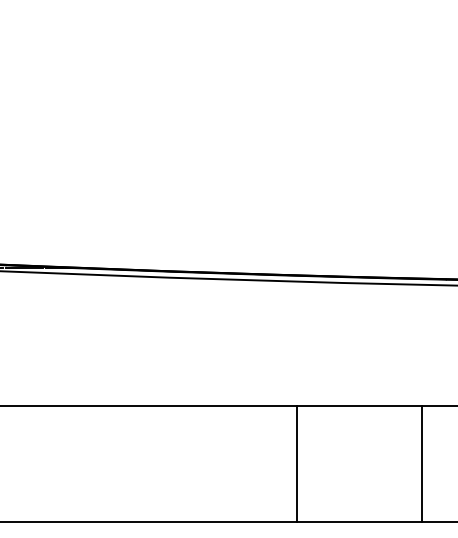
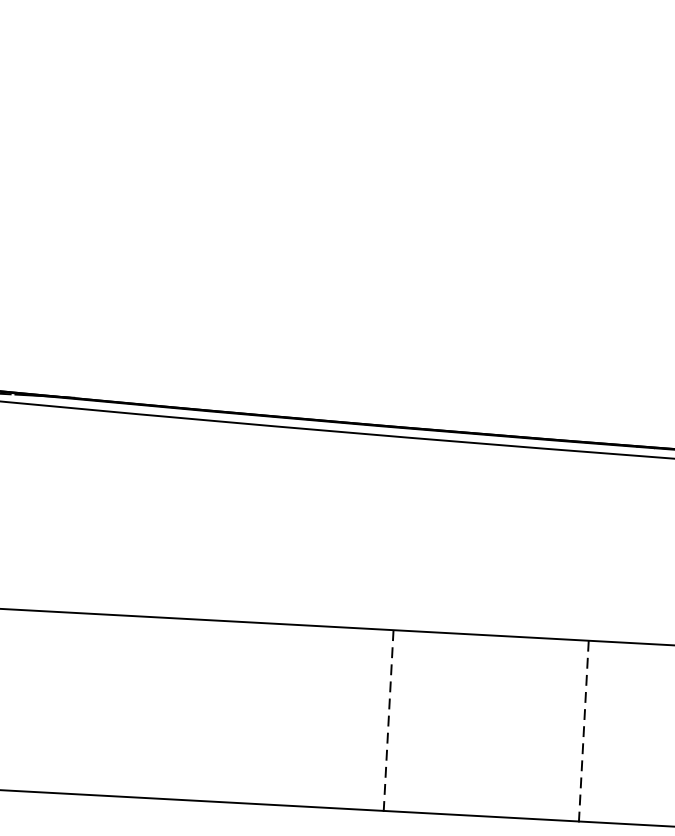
line: (296, 464) -> (388, 721), solid -> dashed
line: (422, 464) -> (584, 731), solid -> dashed

